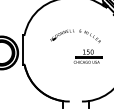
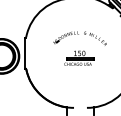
part: (88, 55) -> (79, 57), moved

